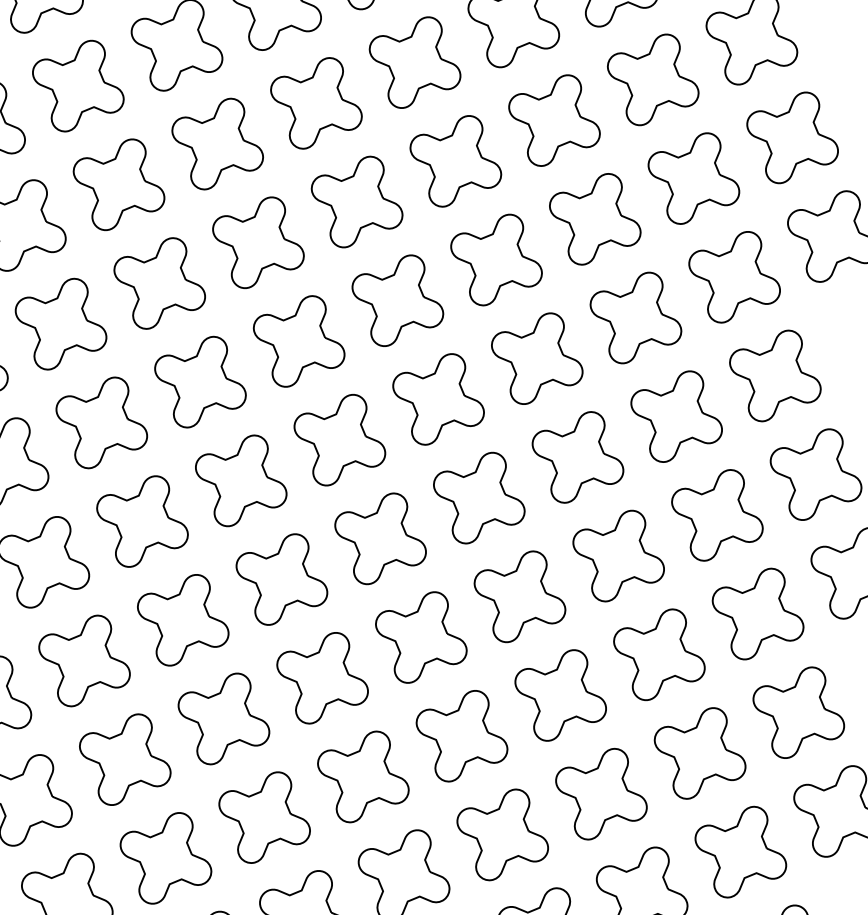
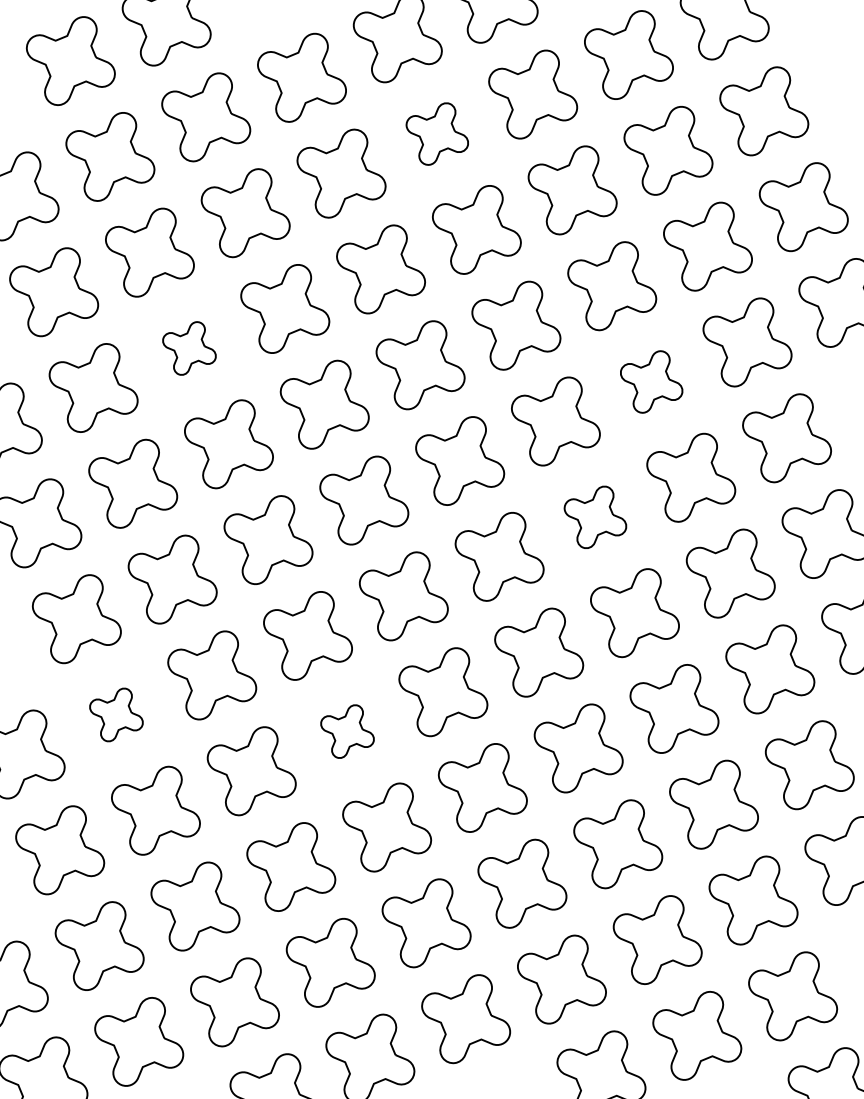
part: (415, 62) -> (437, 133), size x0.7
part: (159, 283) -> (189, 348), size x0.6
part: (635, 317) -> (651, 381), size x0.7
part: (578, 457) -> (595, 517), size x0.7
part: (84, 660) -> (116, 714), size x0.6
part: (322, 678) -> (347, 731), size x0.6

